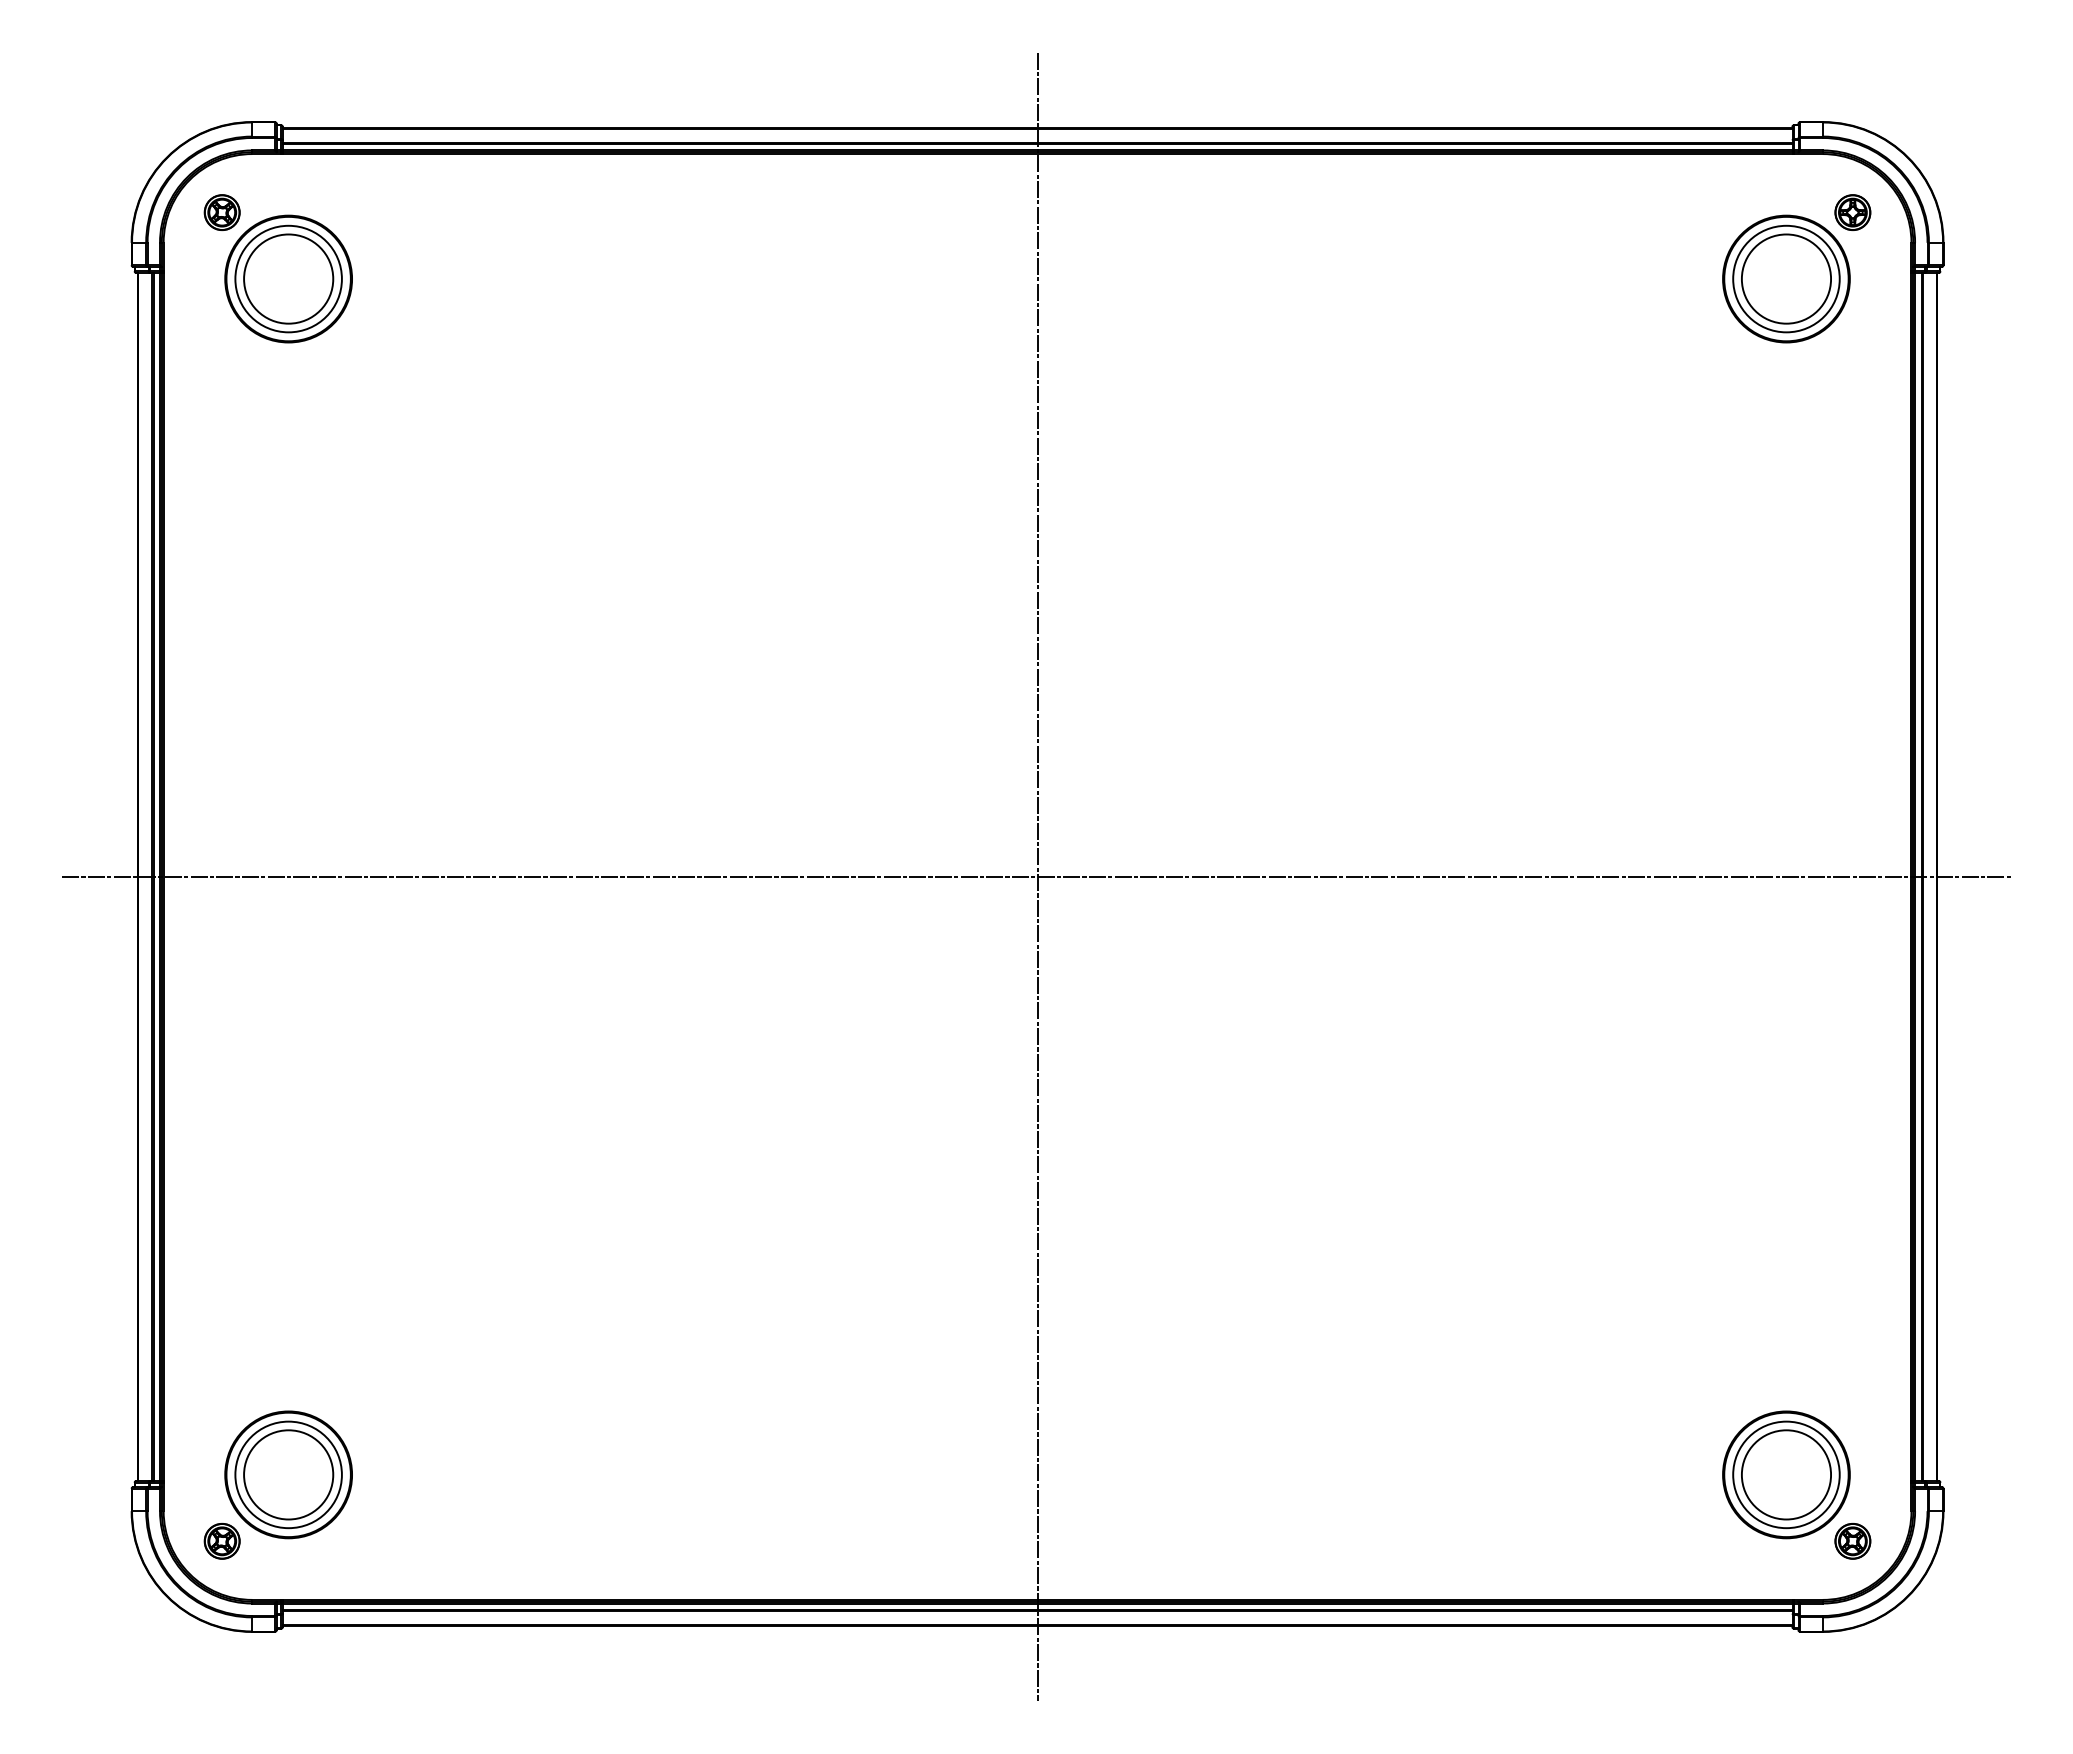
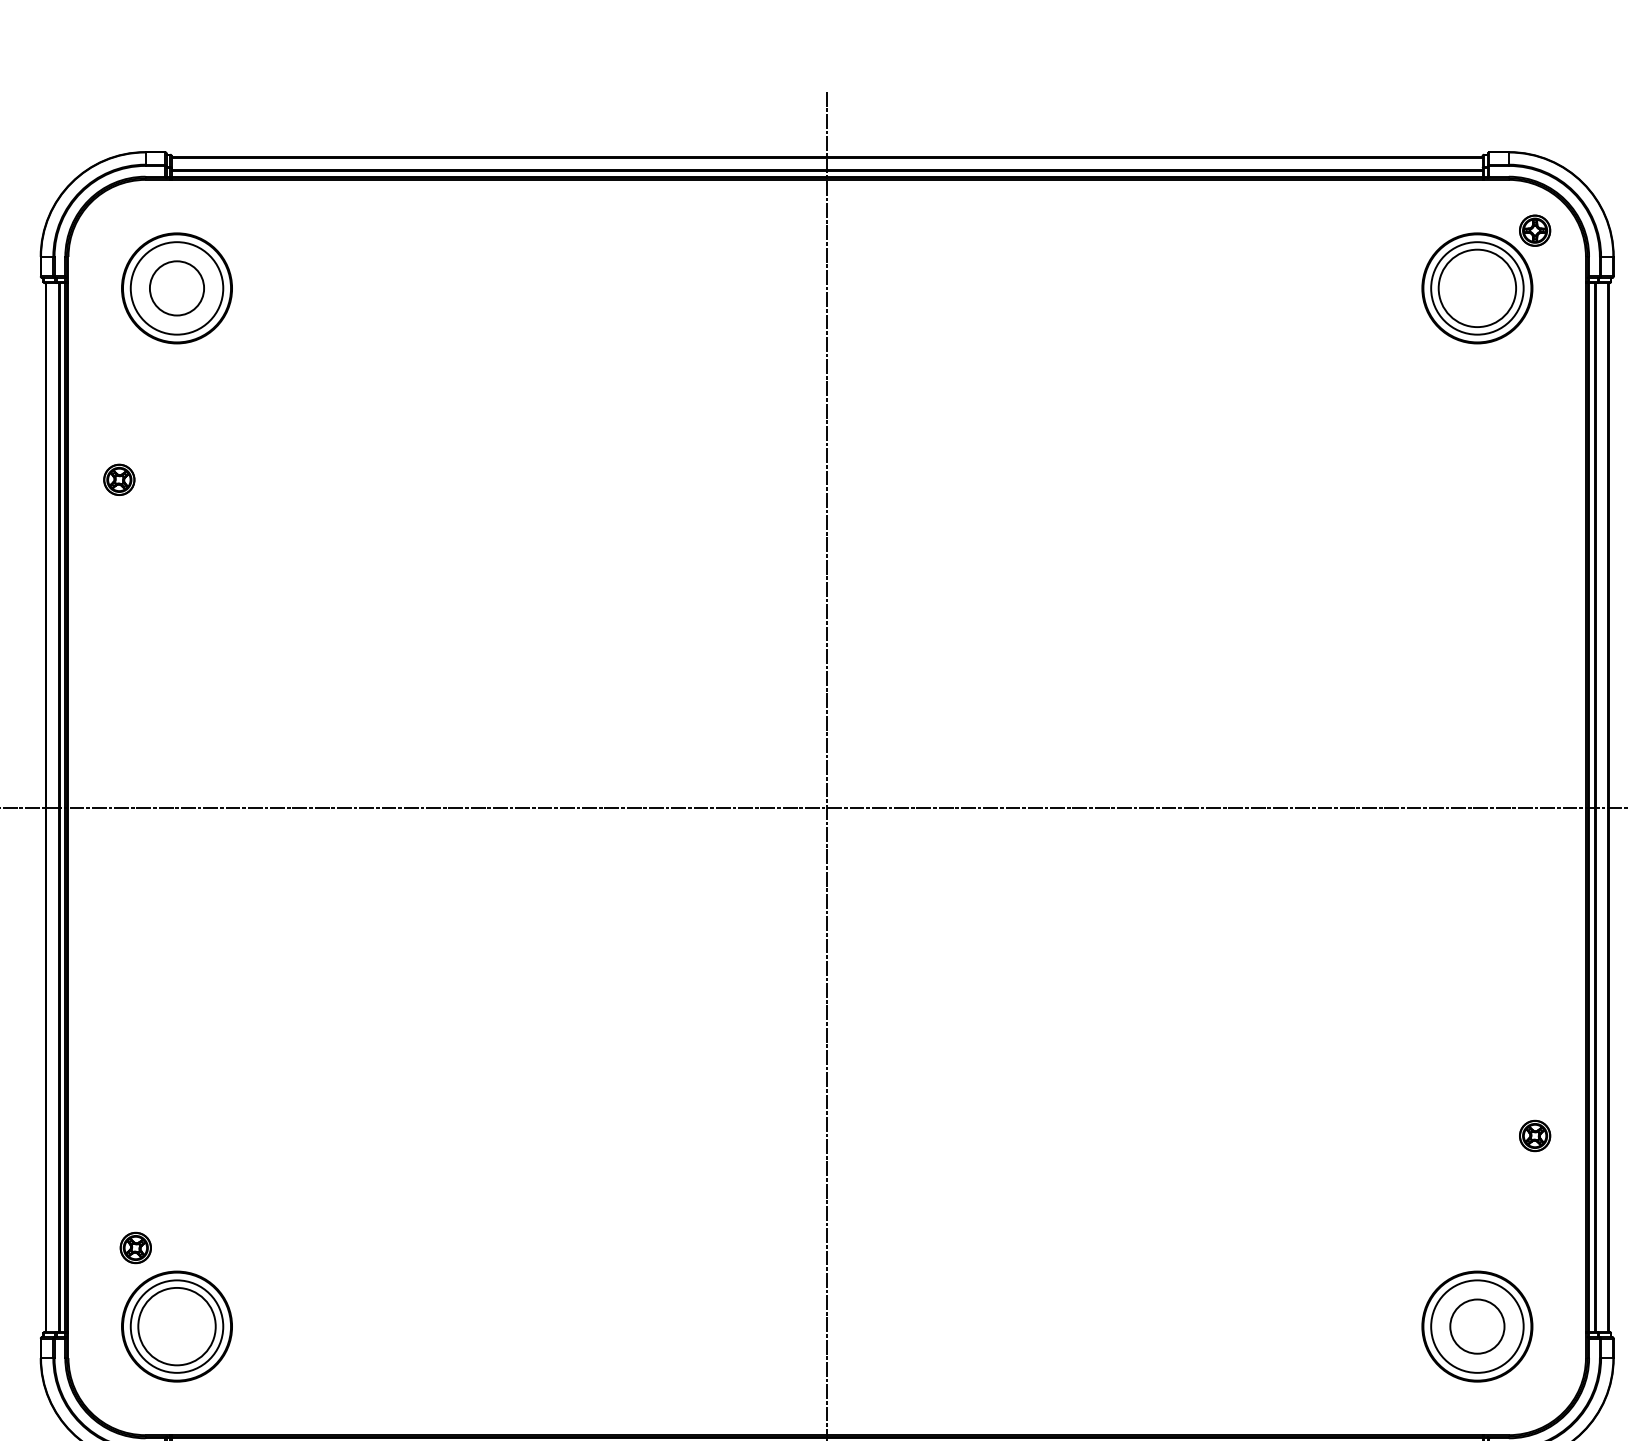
part: (221, 212) -> (118, 479), moved
circle: (288, 278) -> (176, 287), size x0.7
circle: (1786, 1474) -> (1477, 1326), size x0.7
part: (221, 1540) -> (135, 1247), moved
part: (1852, 1541) -> (1534, 1136), moved

